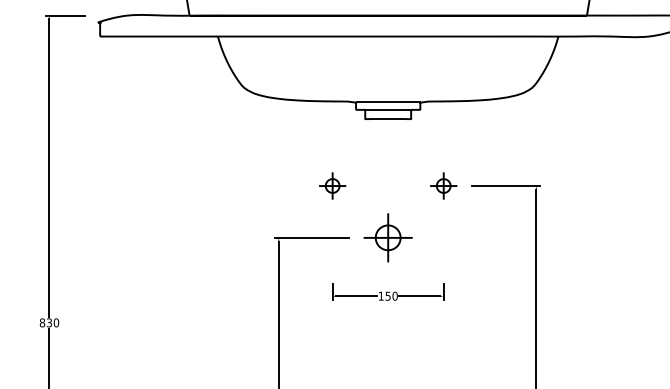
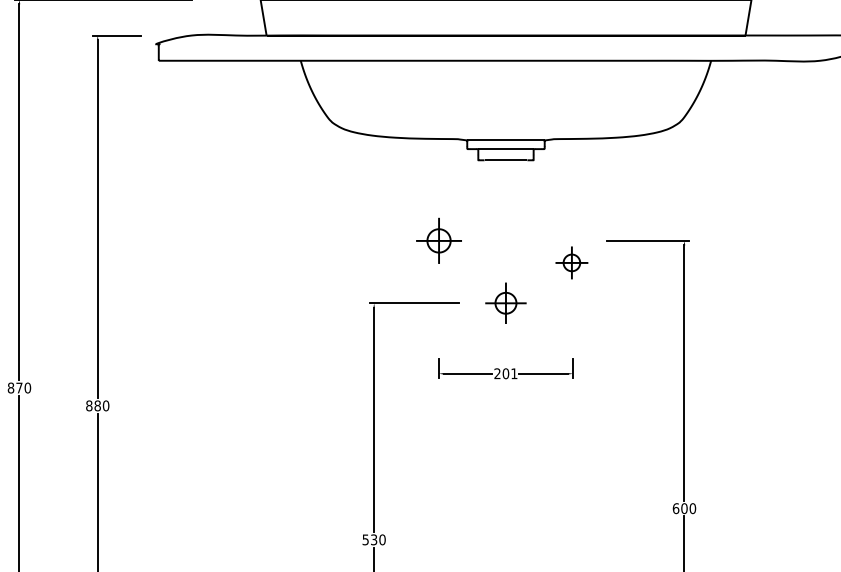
part: (332, 185) -> (438, 240), size x1.4
part: (443, 185) -> (571, 262), moved
part: (387, 237) -> (505, 302), size x0.7
text: (387, 296) -> (505, 373), 150 -> 201
text: (49, 322) -> (97, 405), 830 -> 880

